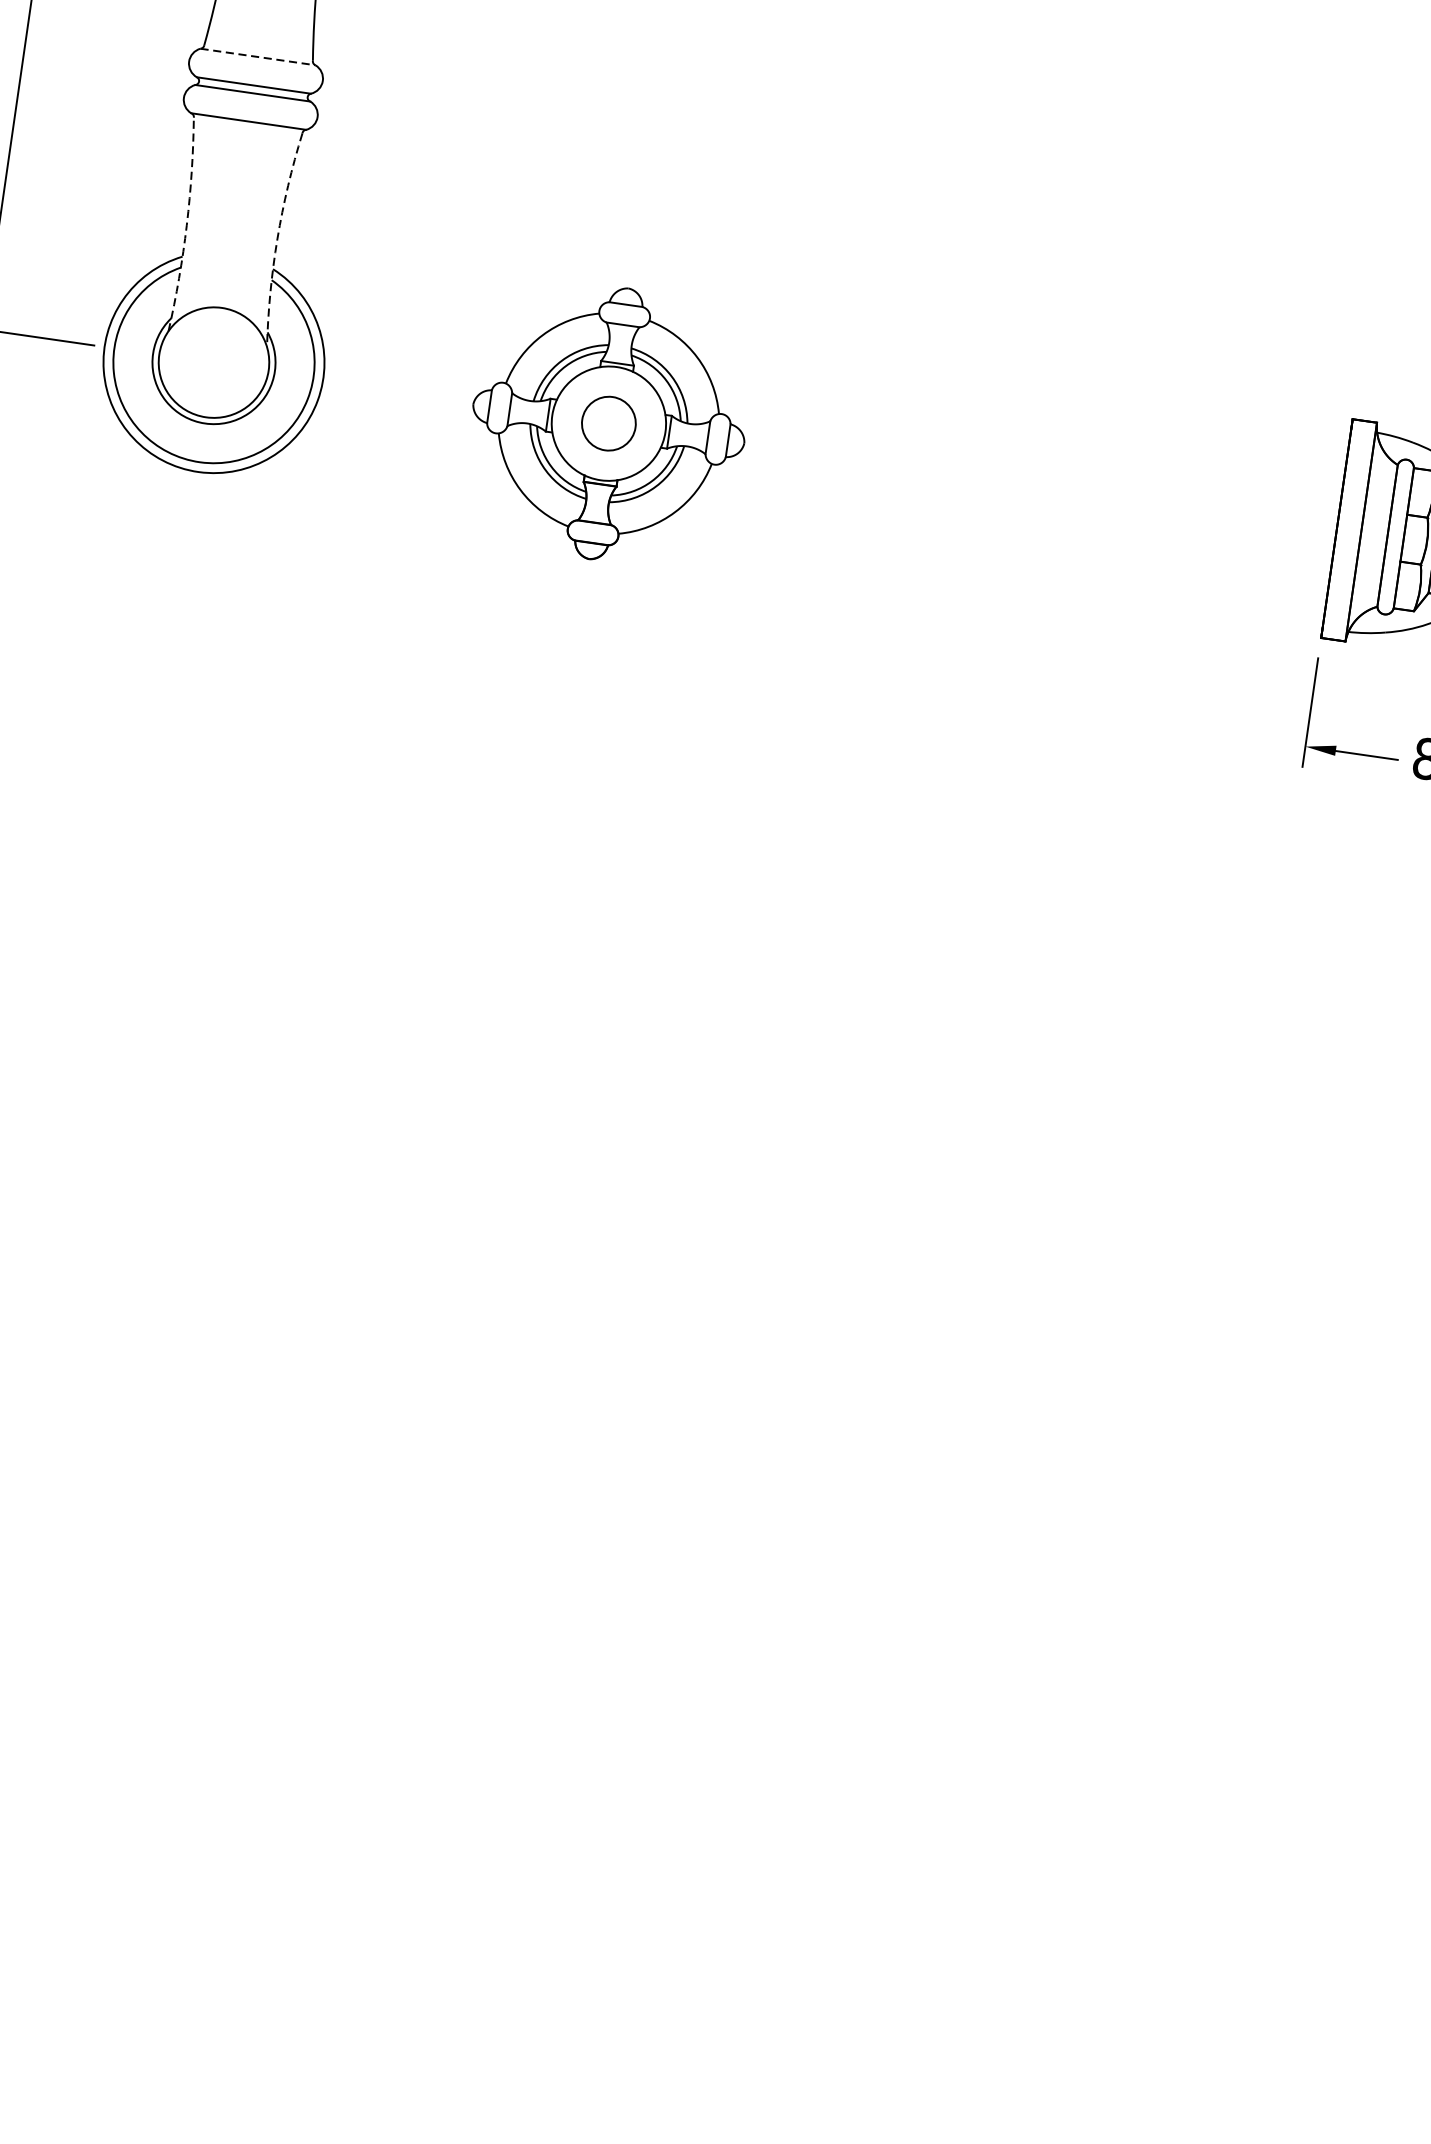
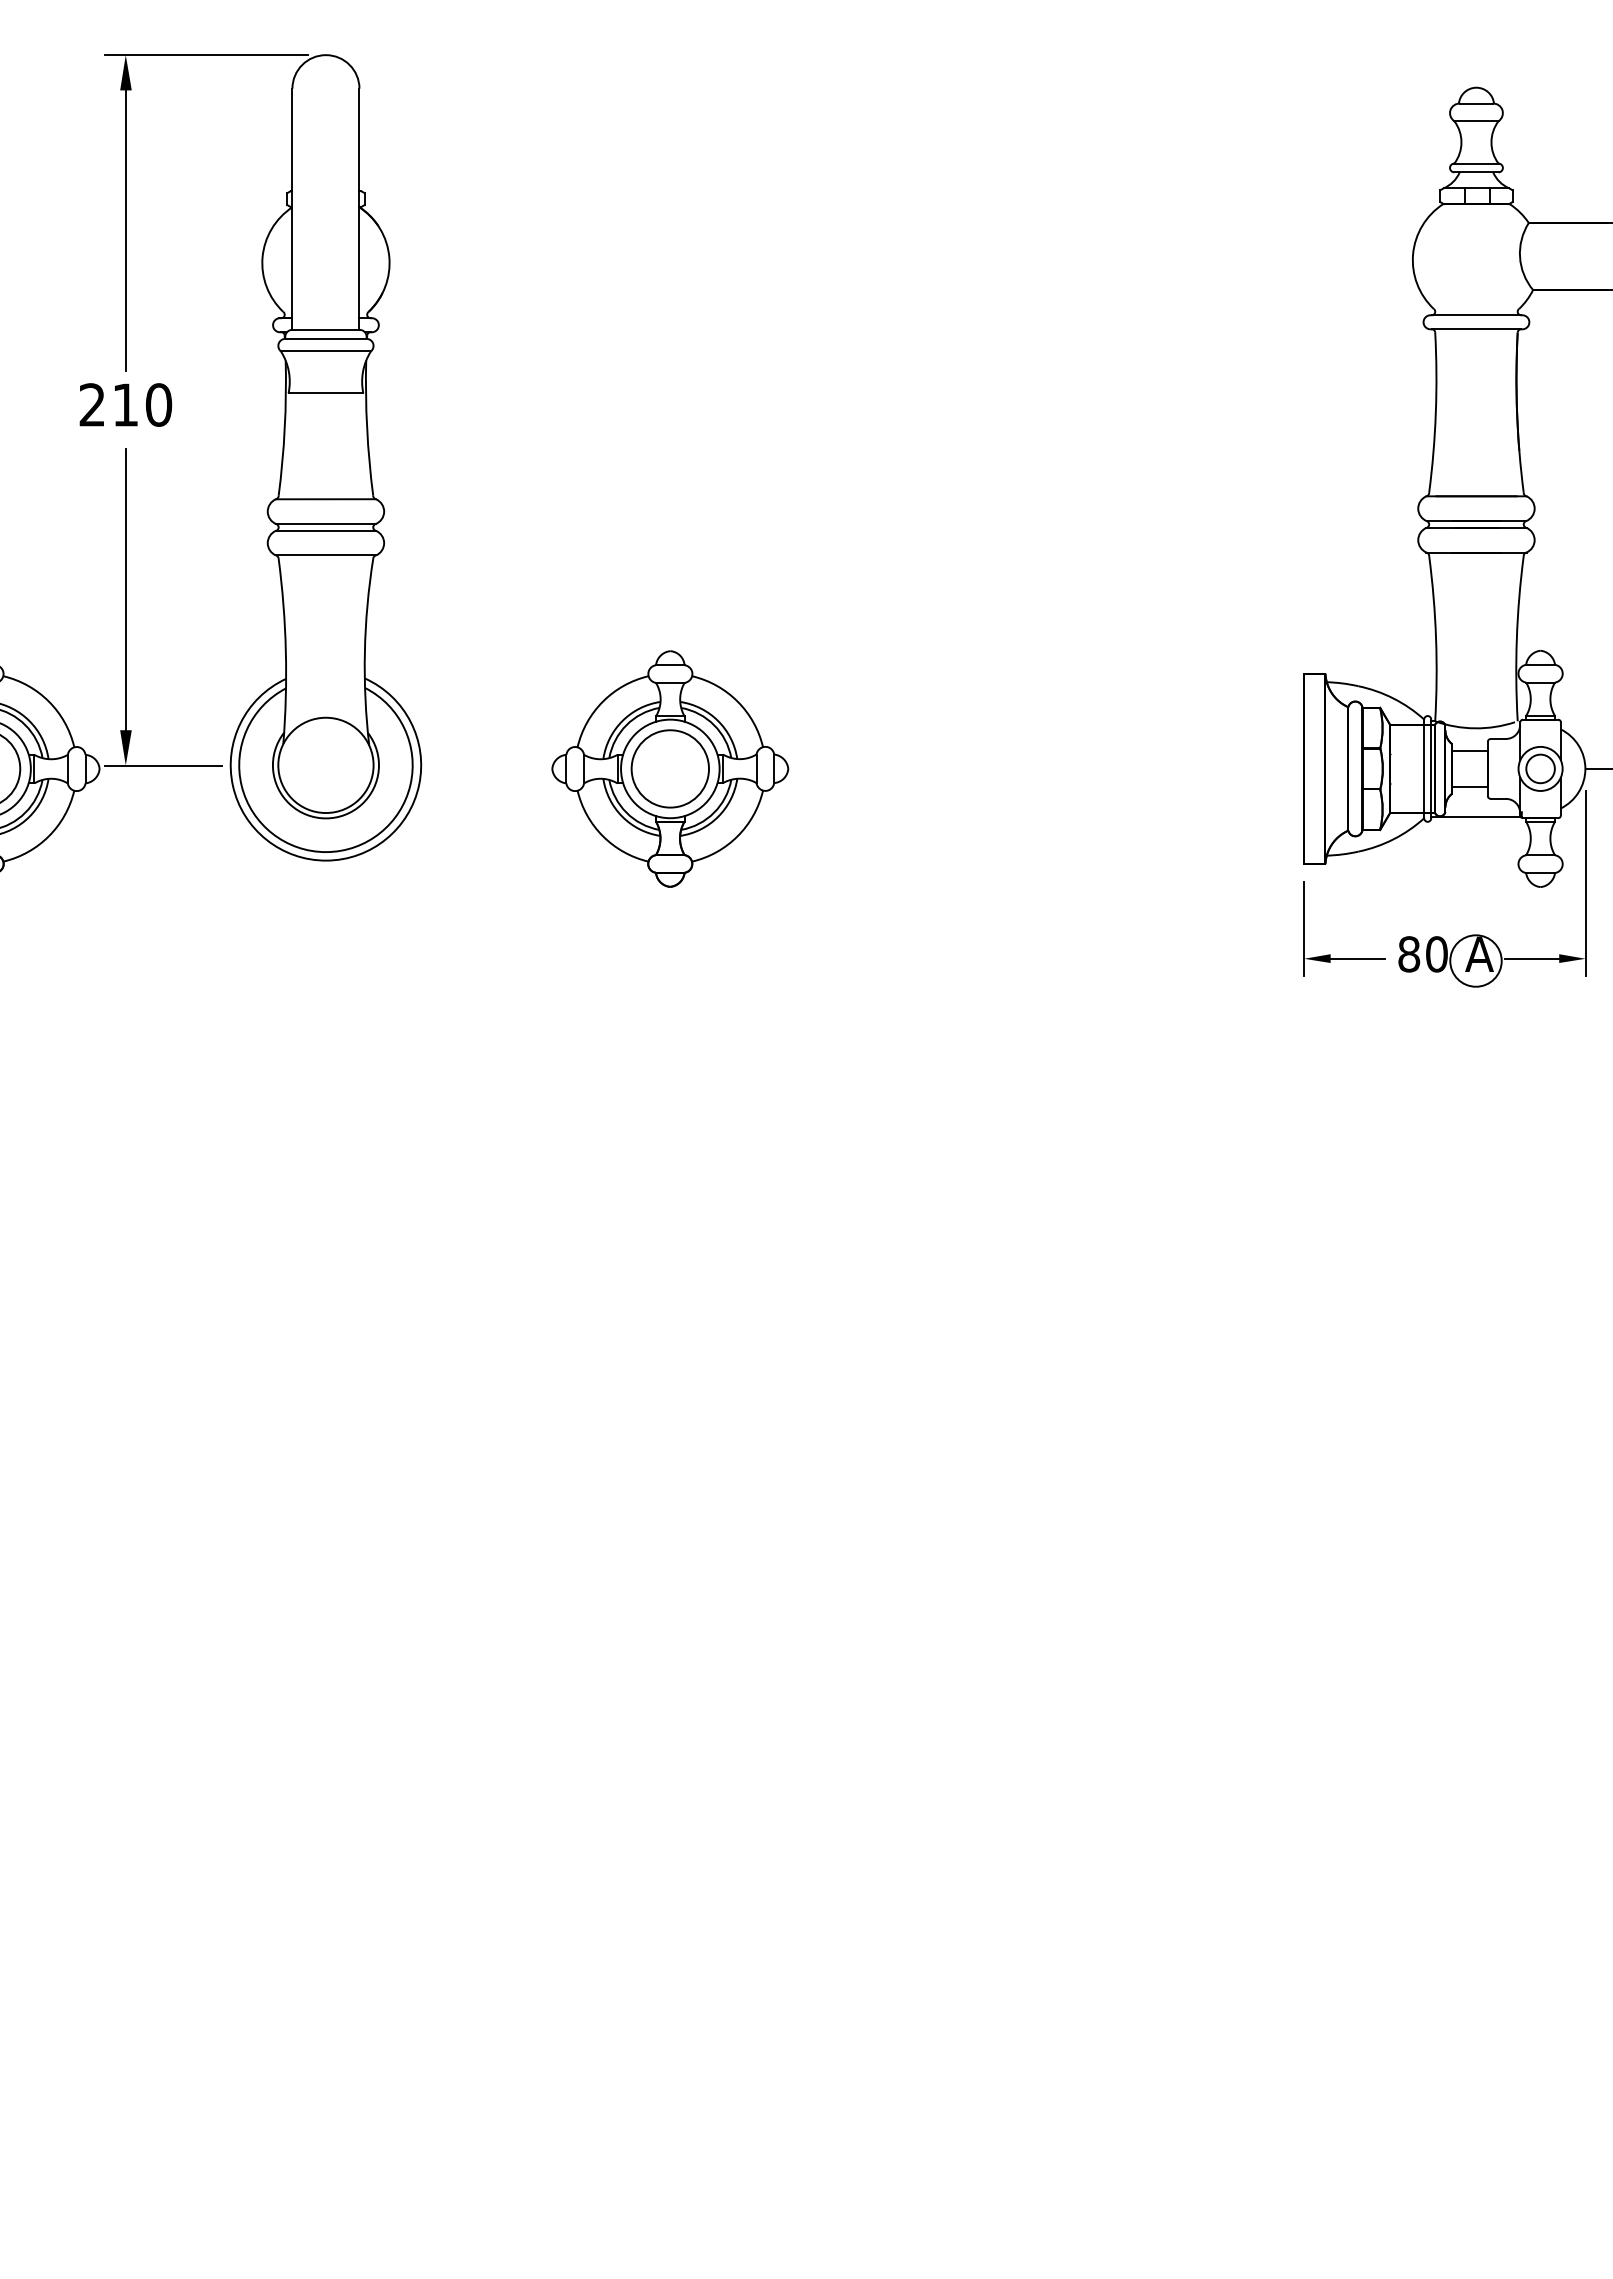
line: (258, 57) -> (326, 499), dashed -> solid
arc: (186, 225) -> (285, 651), dashed -> solid
arc: (276, 239) -> (364, 652), dashed -> solid
circle: (609, 423) -> (670, 768), size x1.67

